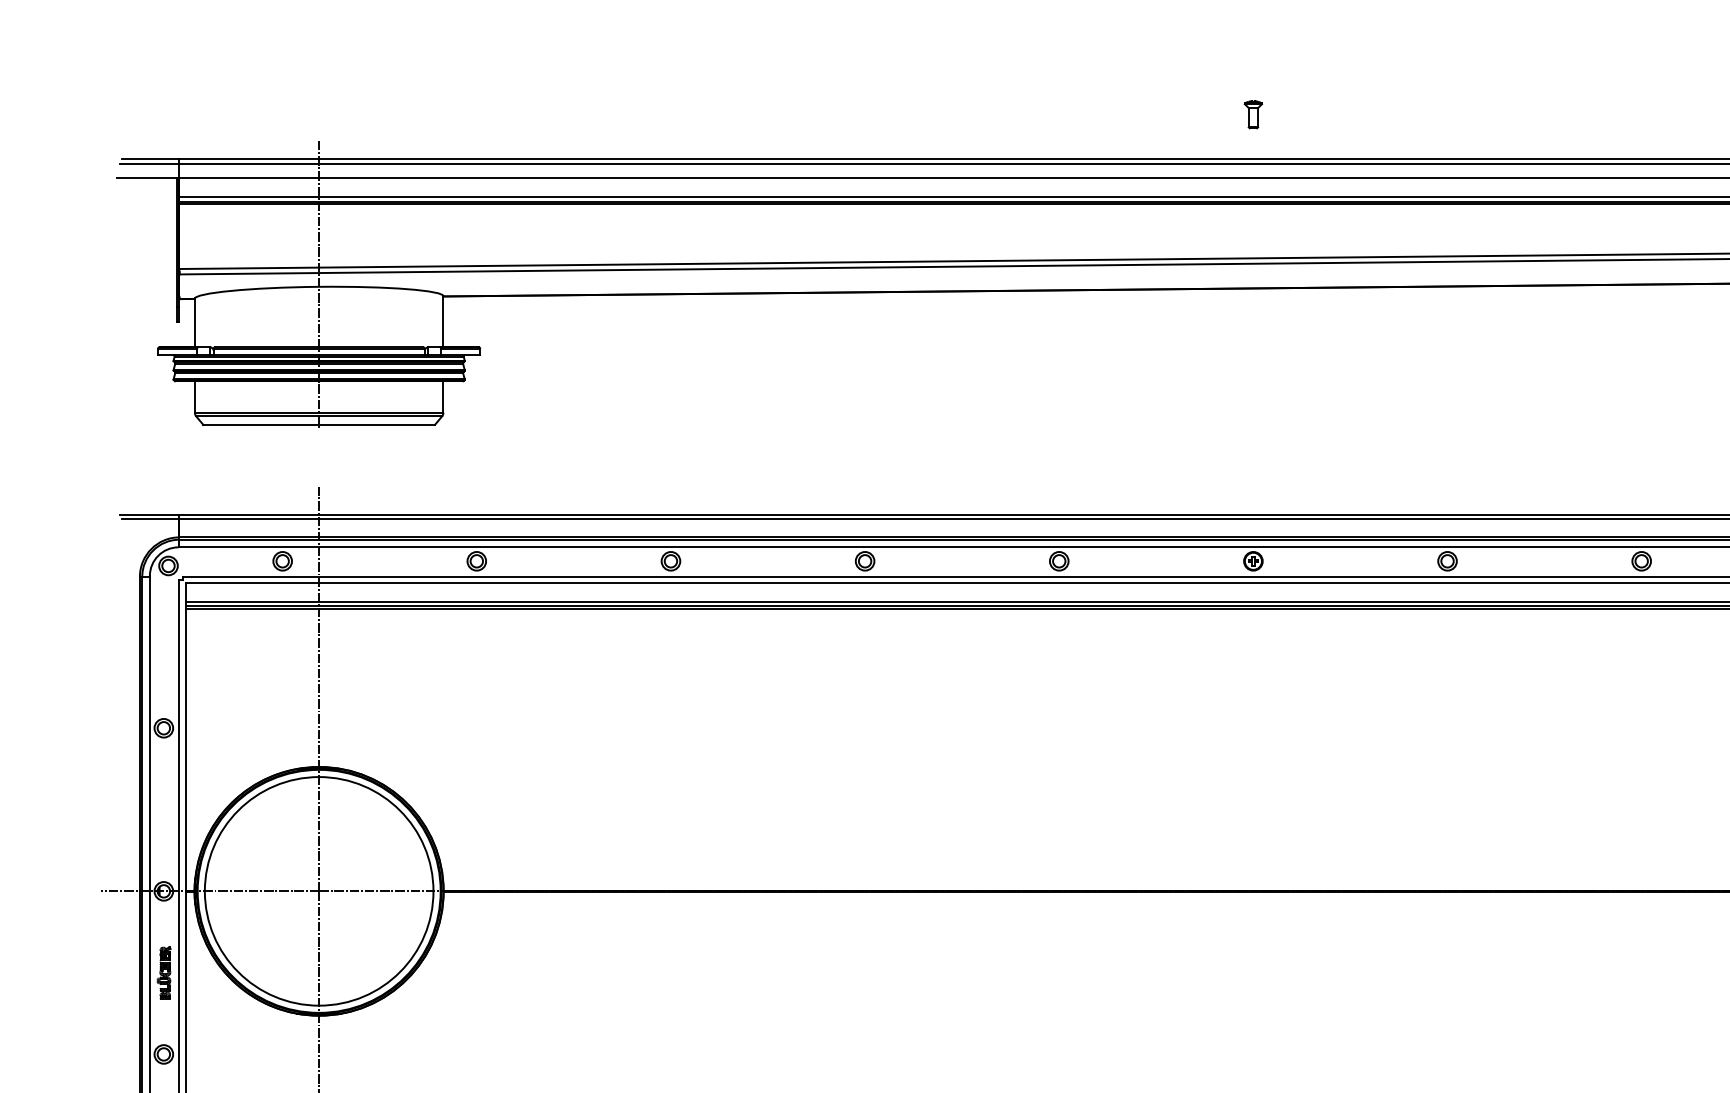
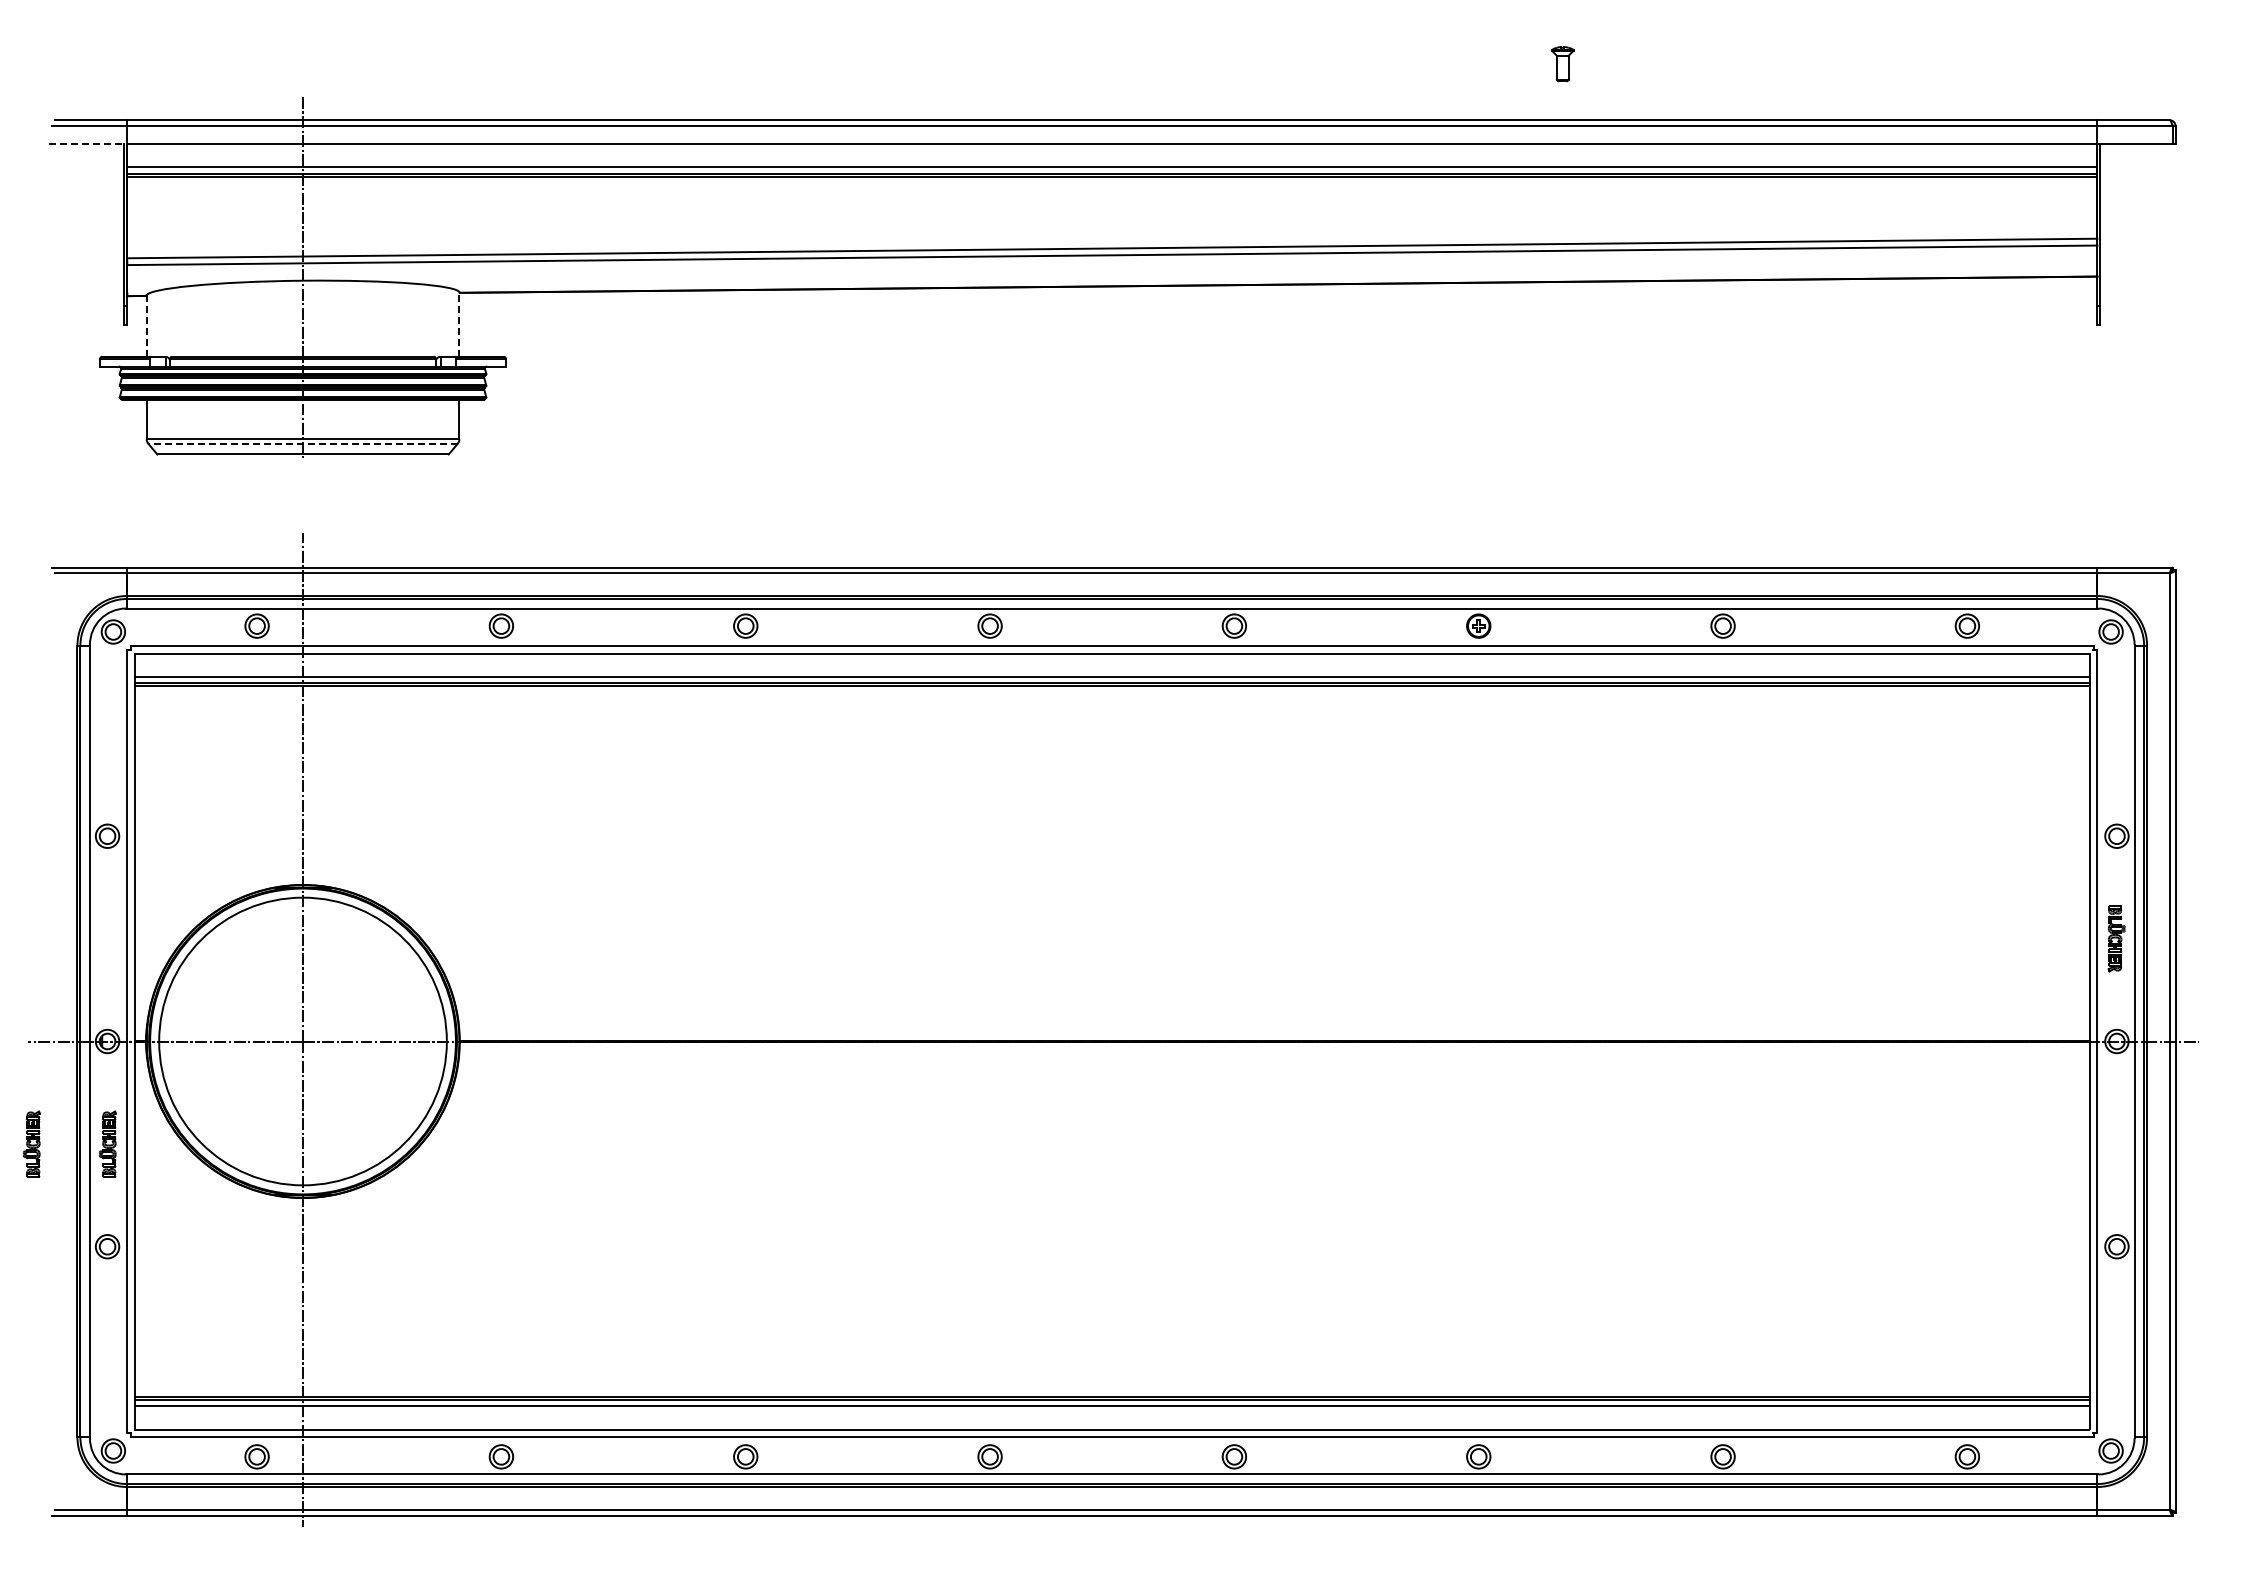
part: (1253, 115) -> (1562, 64), moved
line: (148, 178) -> (88, 144), solid -> dashed
line: (443, 320) -> (459, 323), solid -> dashed
line: (194, 322) -> (146, 325), solid -> dashed
line: (319, 416) -> (303, 443), solid -> dashed
part: (103, 972) -> (31, 1143), added

